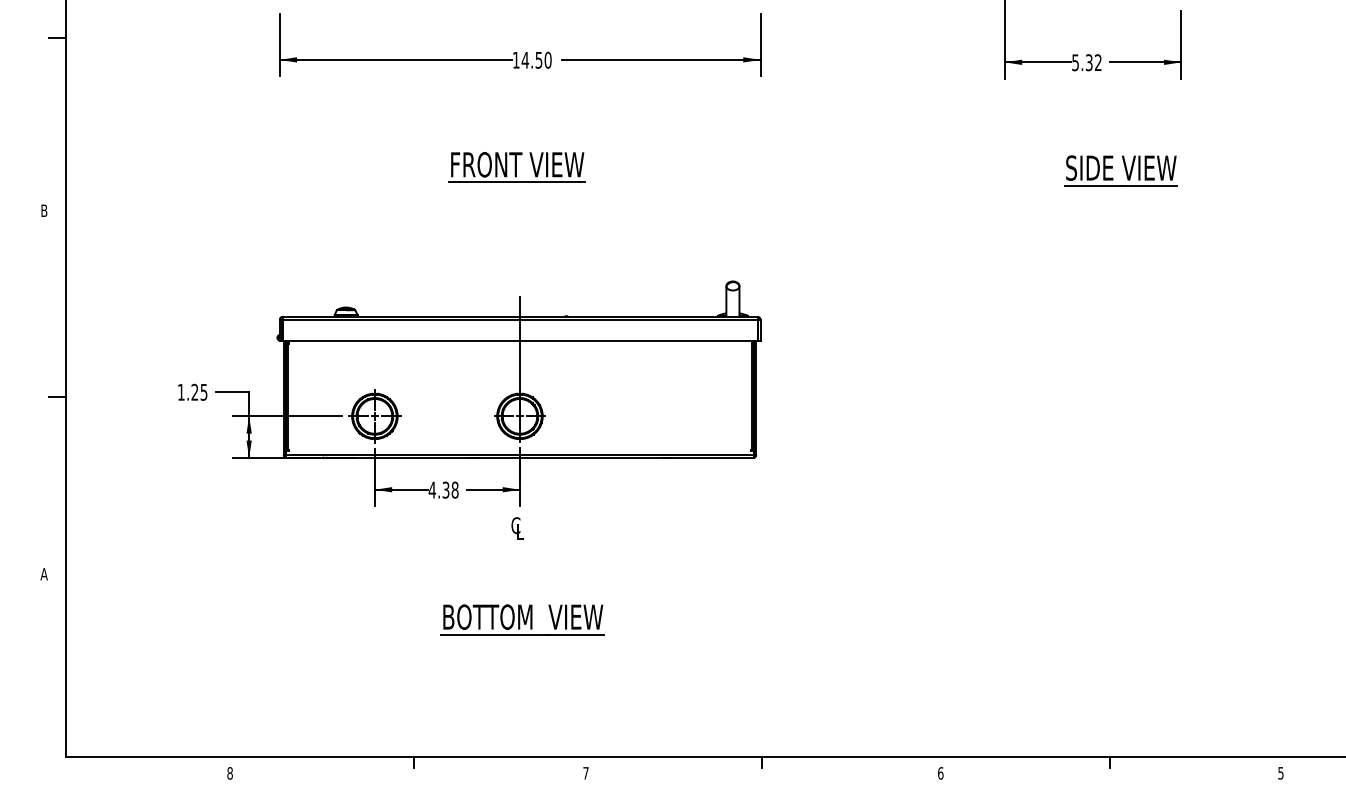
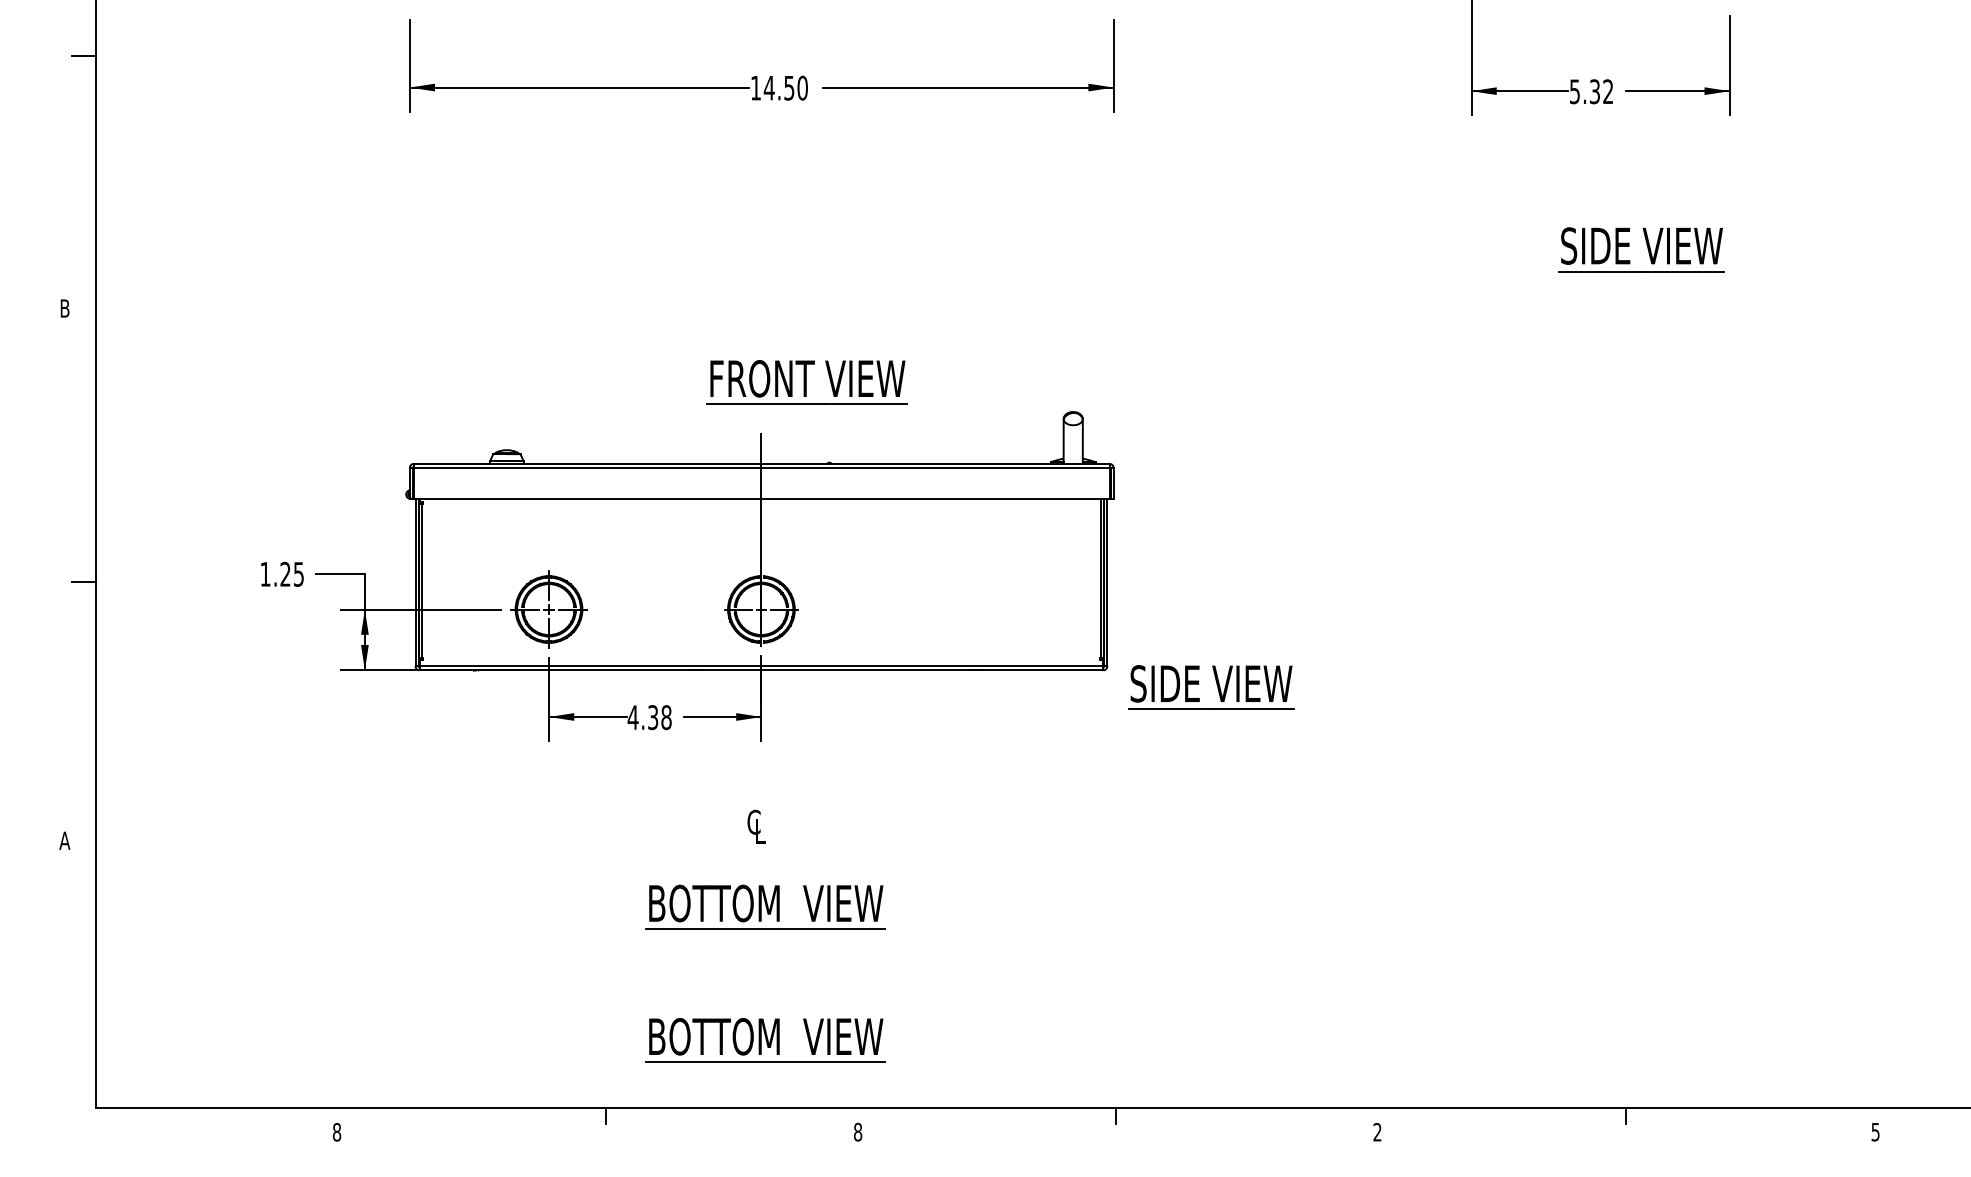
part: (516, 167) -> (806, 382), moved
part: (826, 469) -> (1210, 687), added
text: (517, 528) -> (756, 826), moved
part: (522, 710) -> (765, 1040), added
text: (585, 773) -> (857, 1132), 7 -> 8
text: (940, 773) -> (1377, 1132), 6 -> 2

